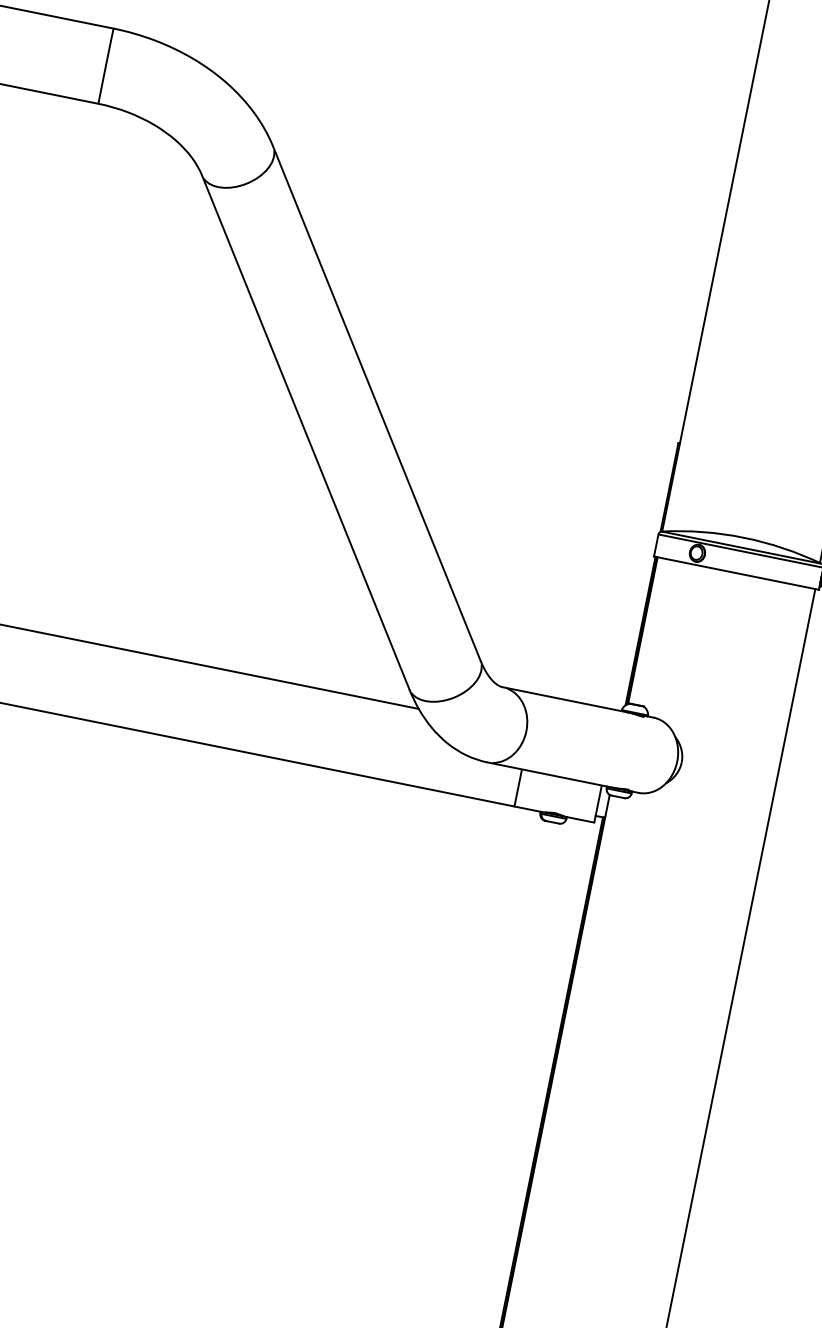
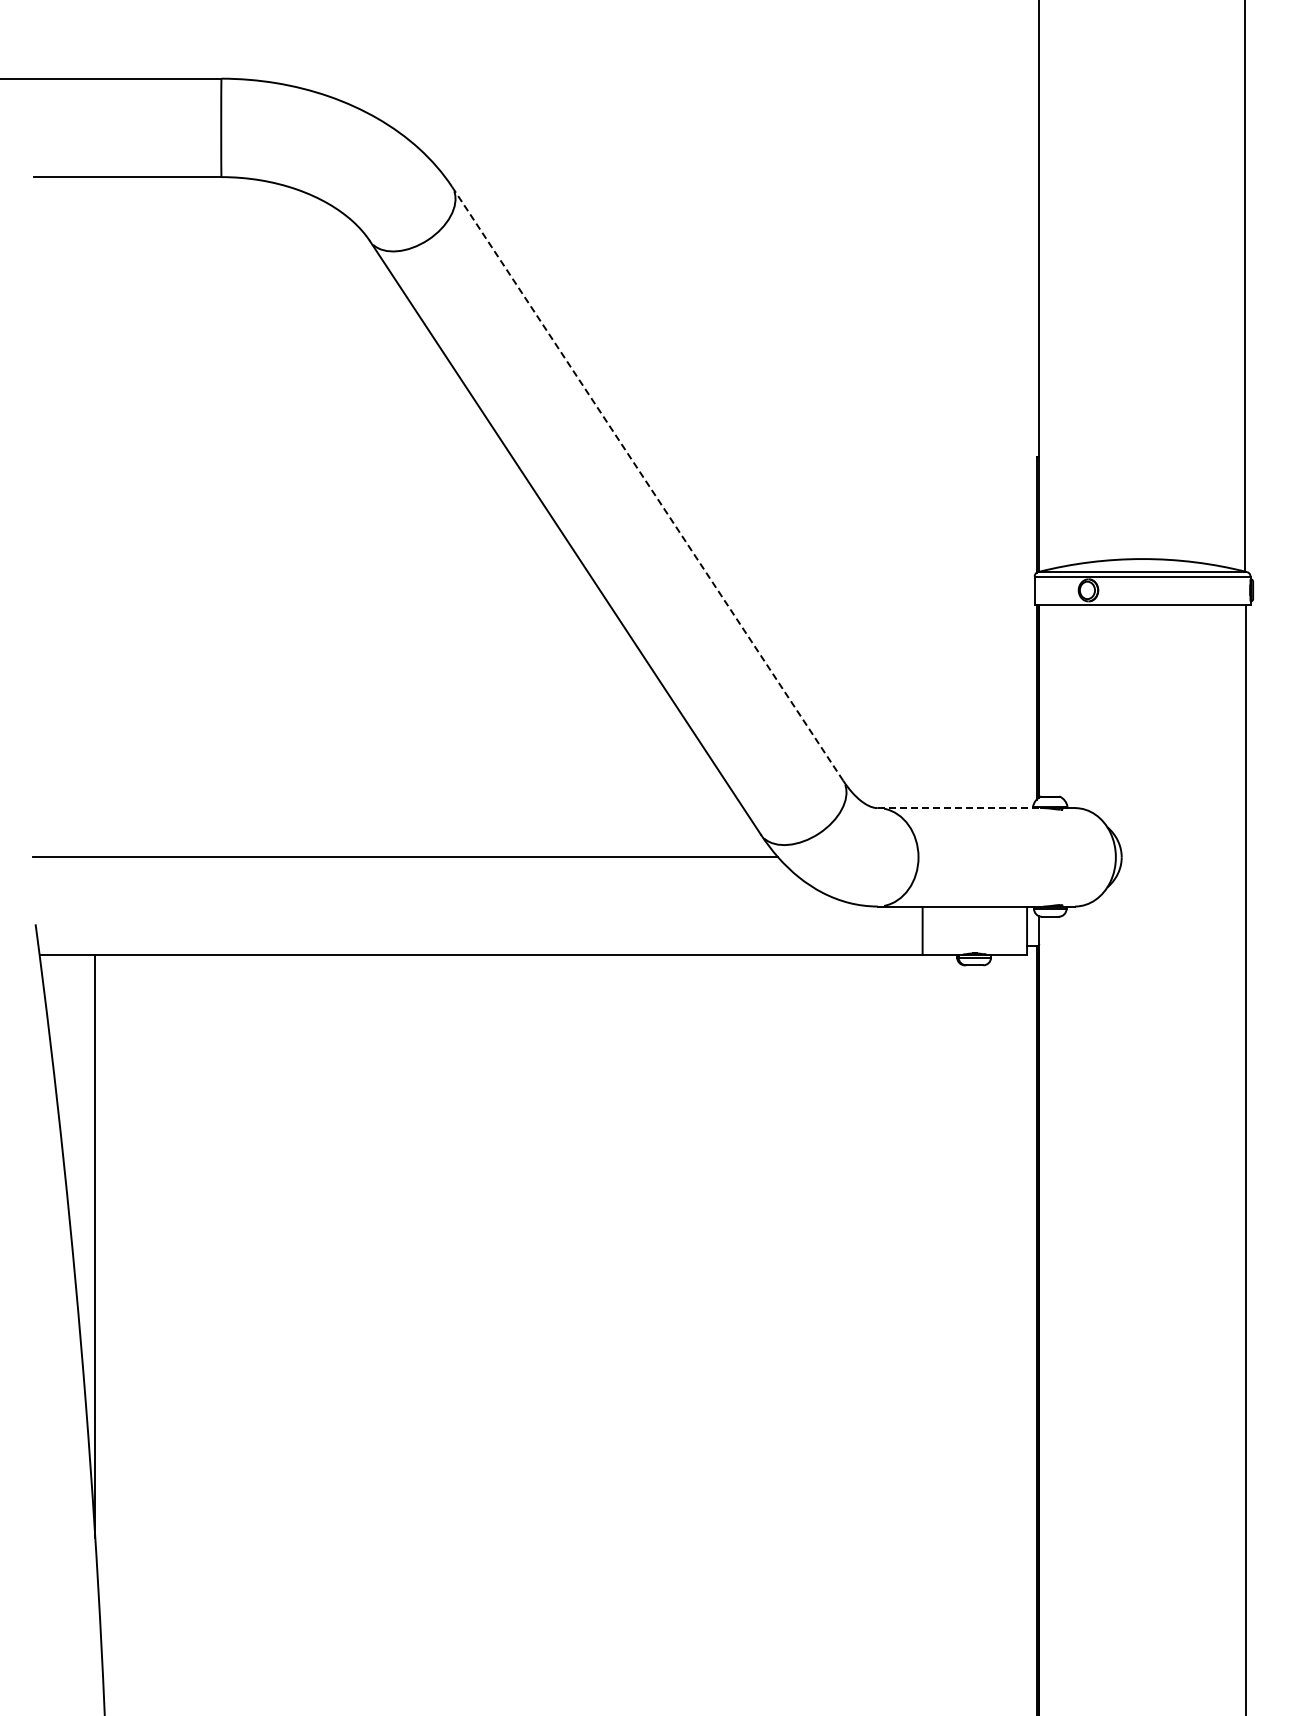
line: (376, 404) -> (647, 484), solid -> dashed
line: (565, 700) -> (959, 808), solid -> dashed

